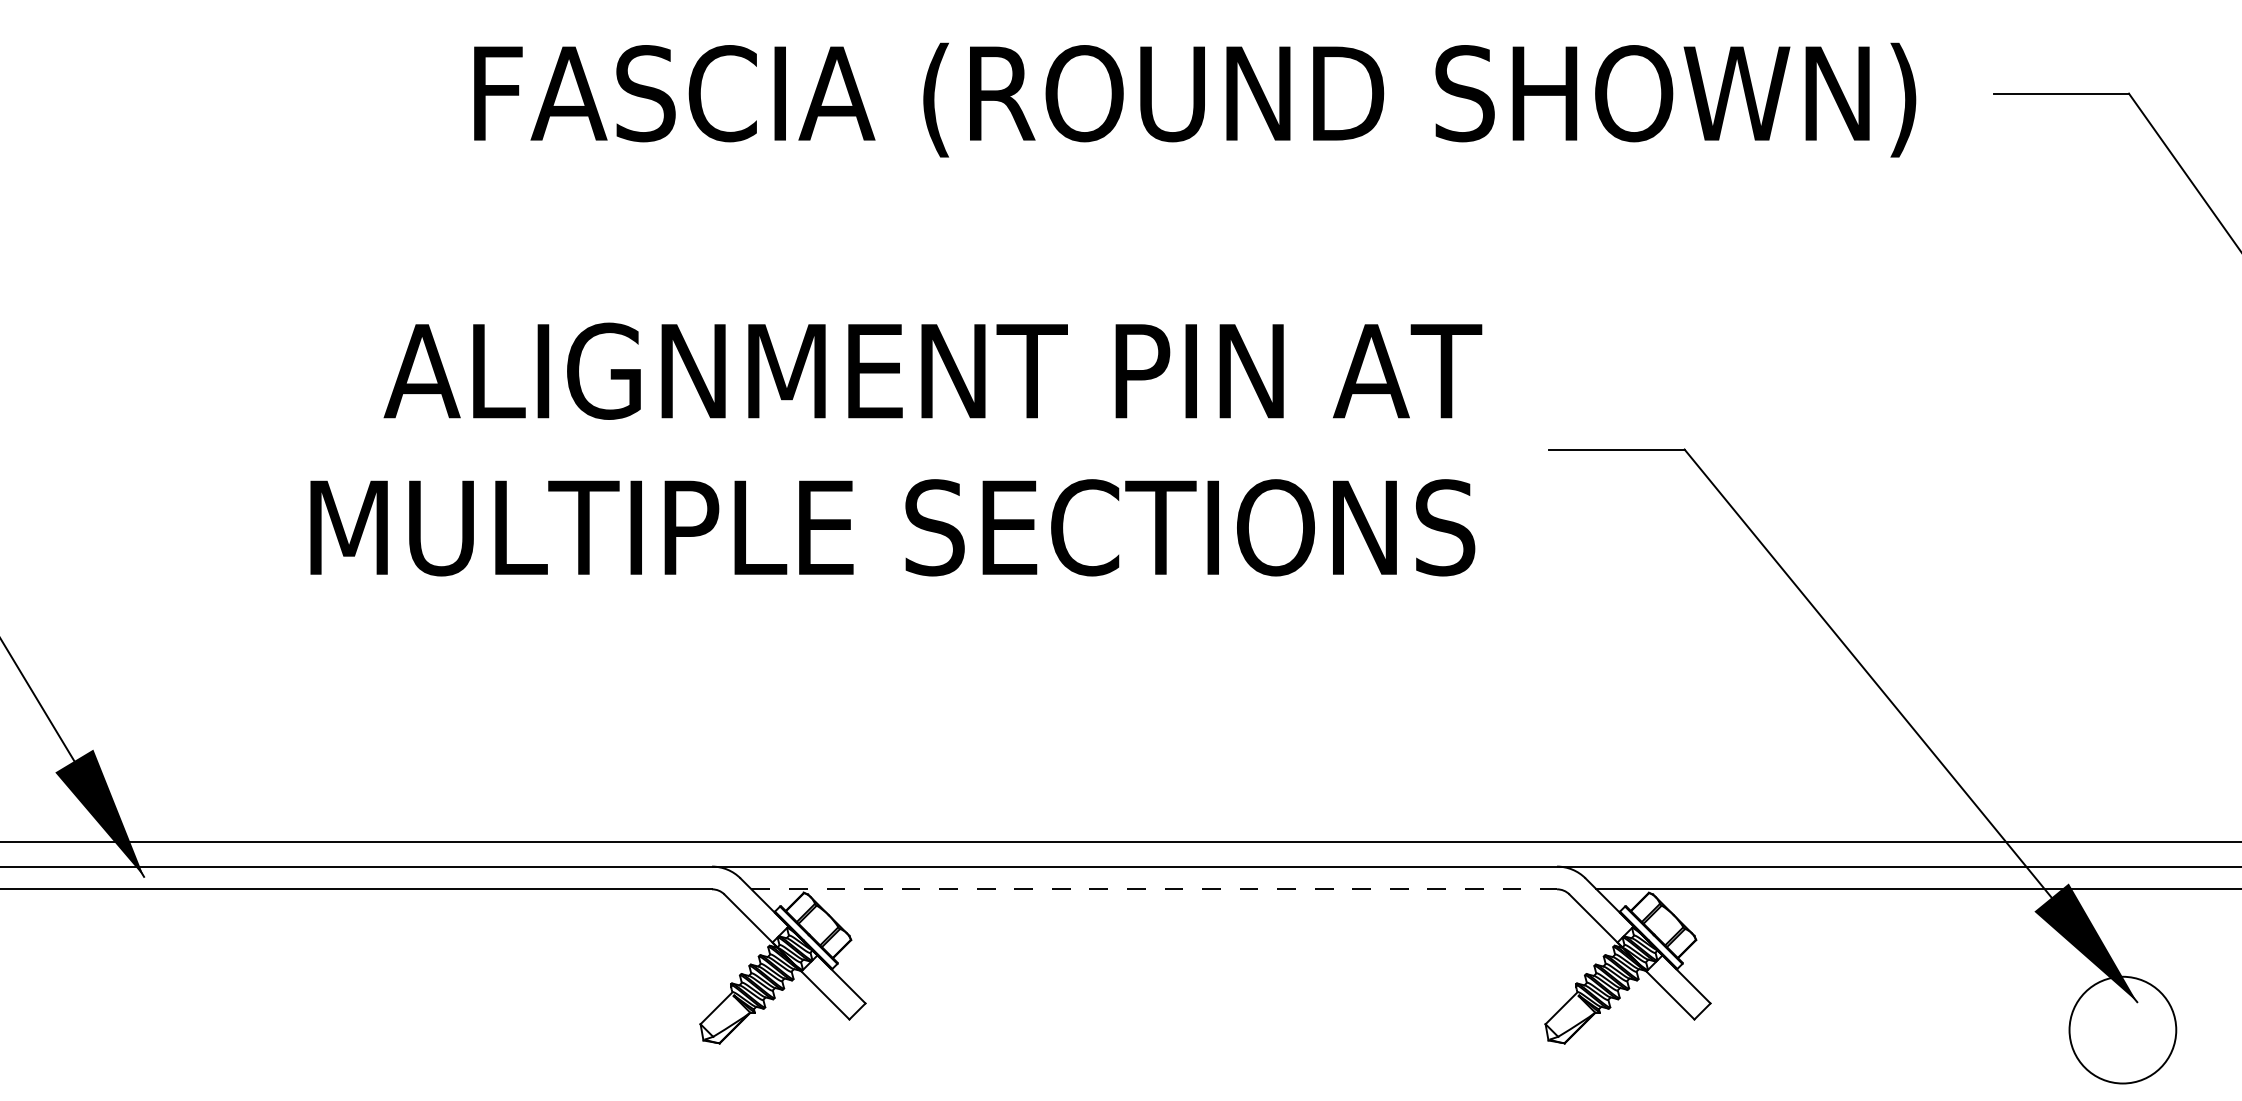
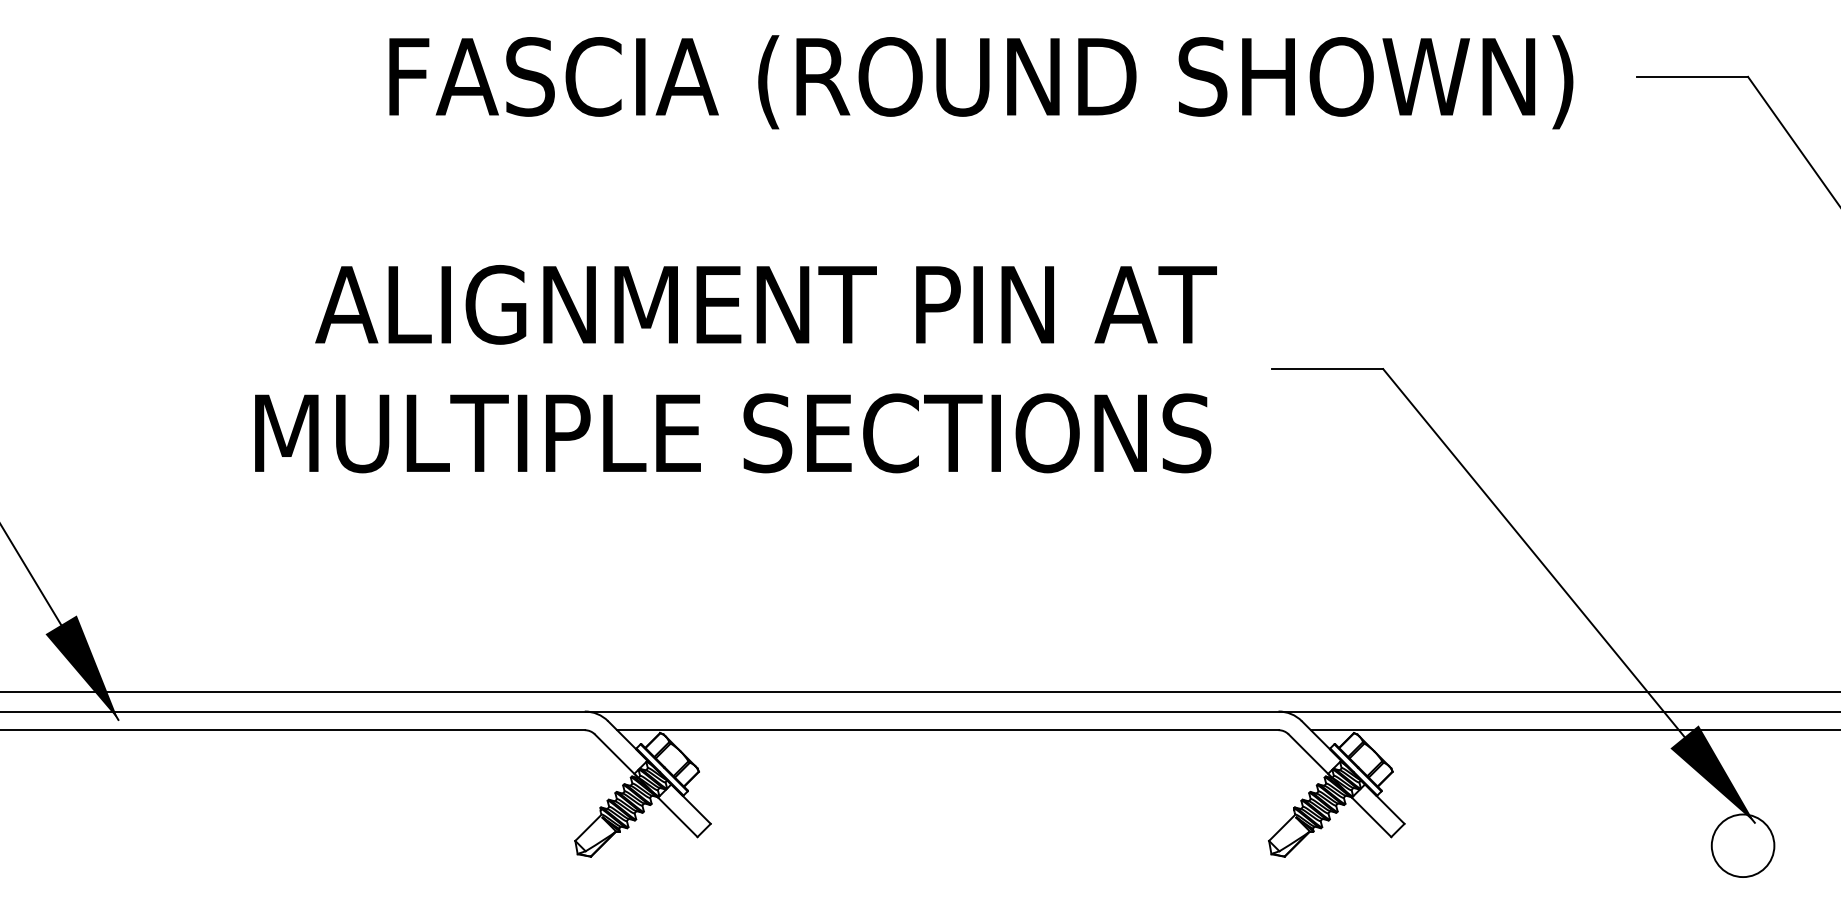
line: (1153, 889) -> (947, 730), dashed -> solid
circle: (2122, 1029) -> (1742, 845), size x0.71

